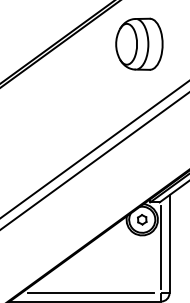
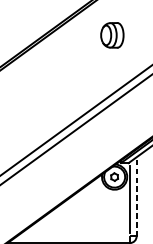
part: (139, 43) -> (112, 34), size x0.6
line: (169, 243) -> (136, 196), solid -> dashed
line: (91, 293) -> (73, 236), removed

